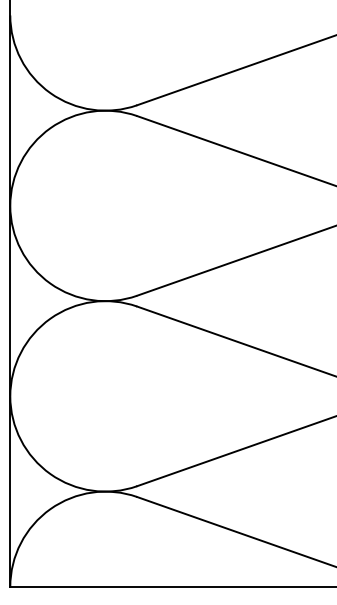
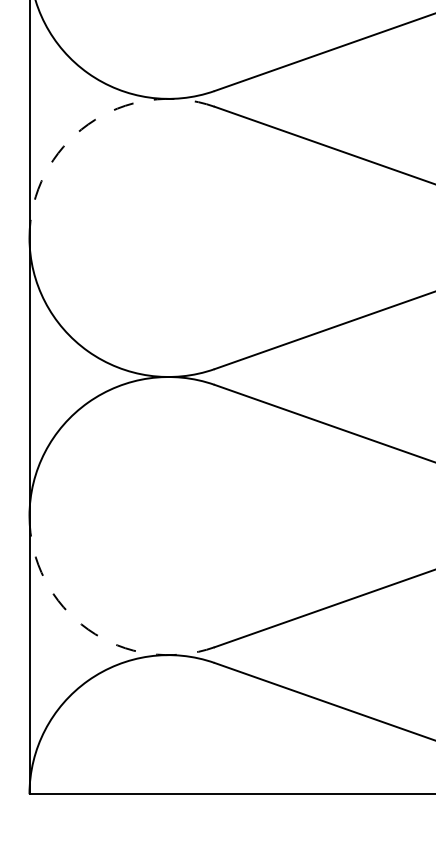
arc: (50, 128) -> (88, 124), solid -> dashed
arc: (50, 474) -> (88, 630), solid -> dashed

